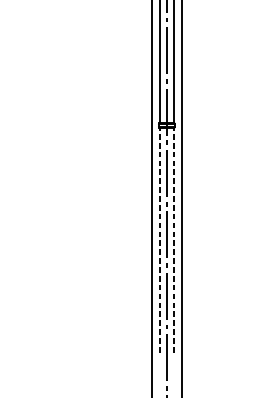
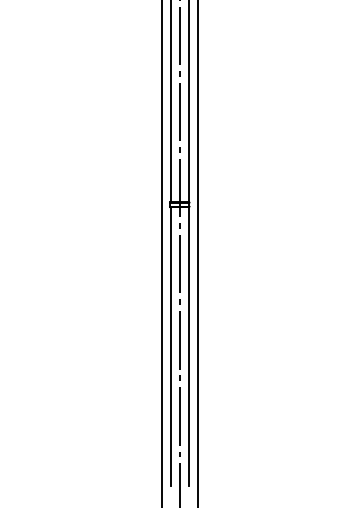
line: (160, 239) -> (171, 346), dashed -> solid
line: (173, 239) -> (188, 346), dashed -> solid

